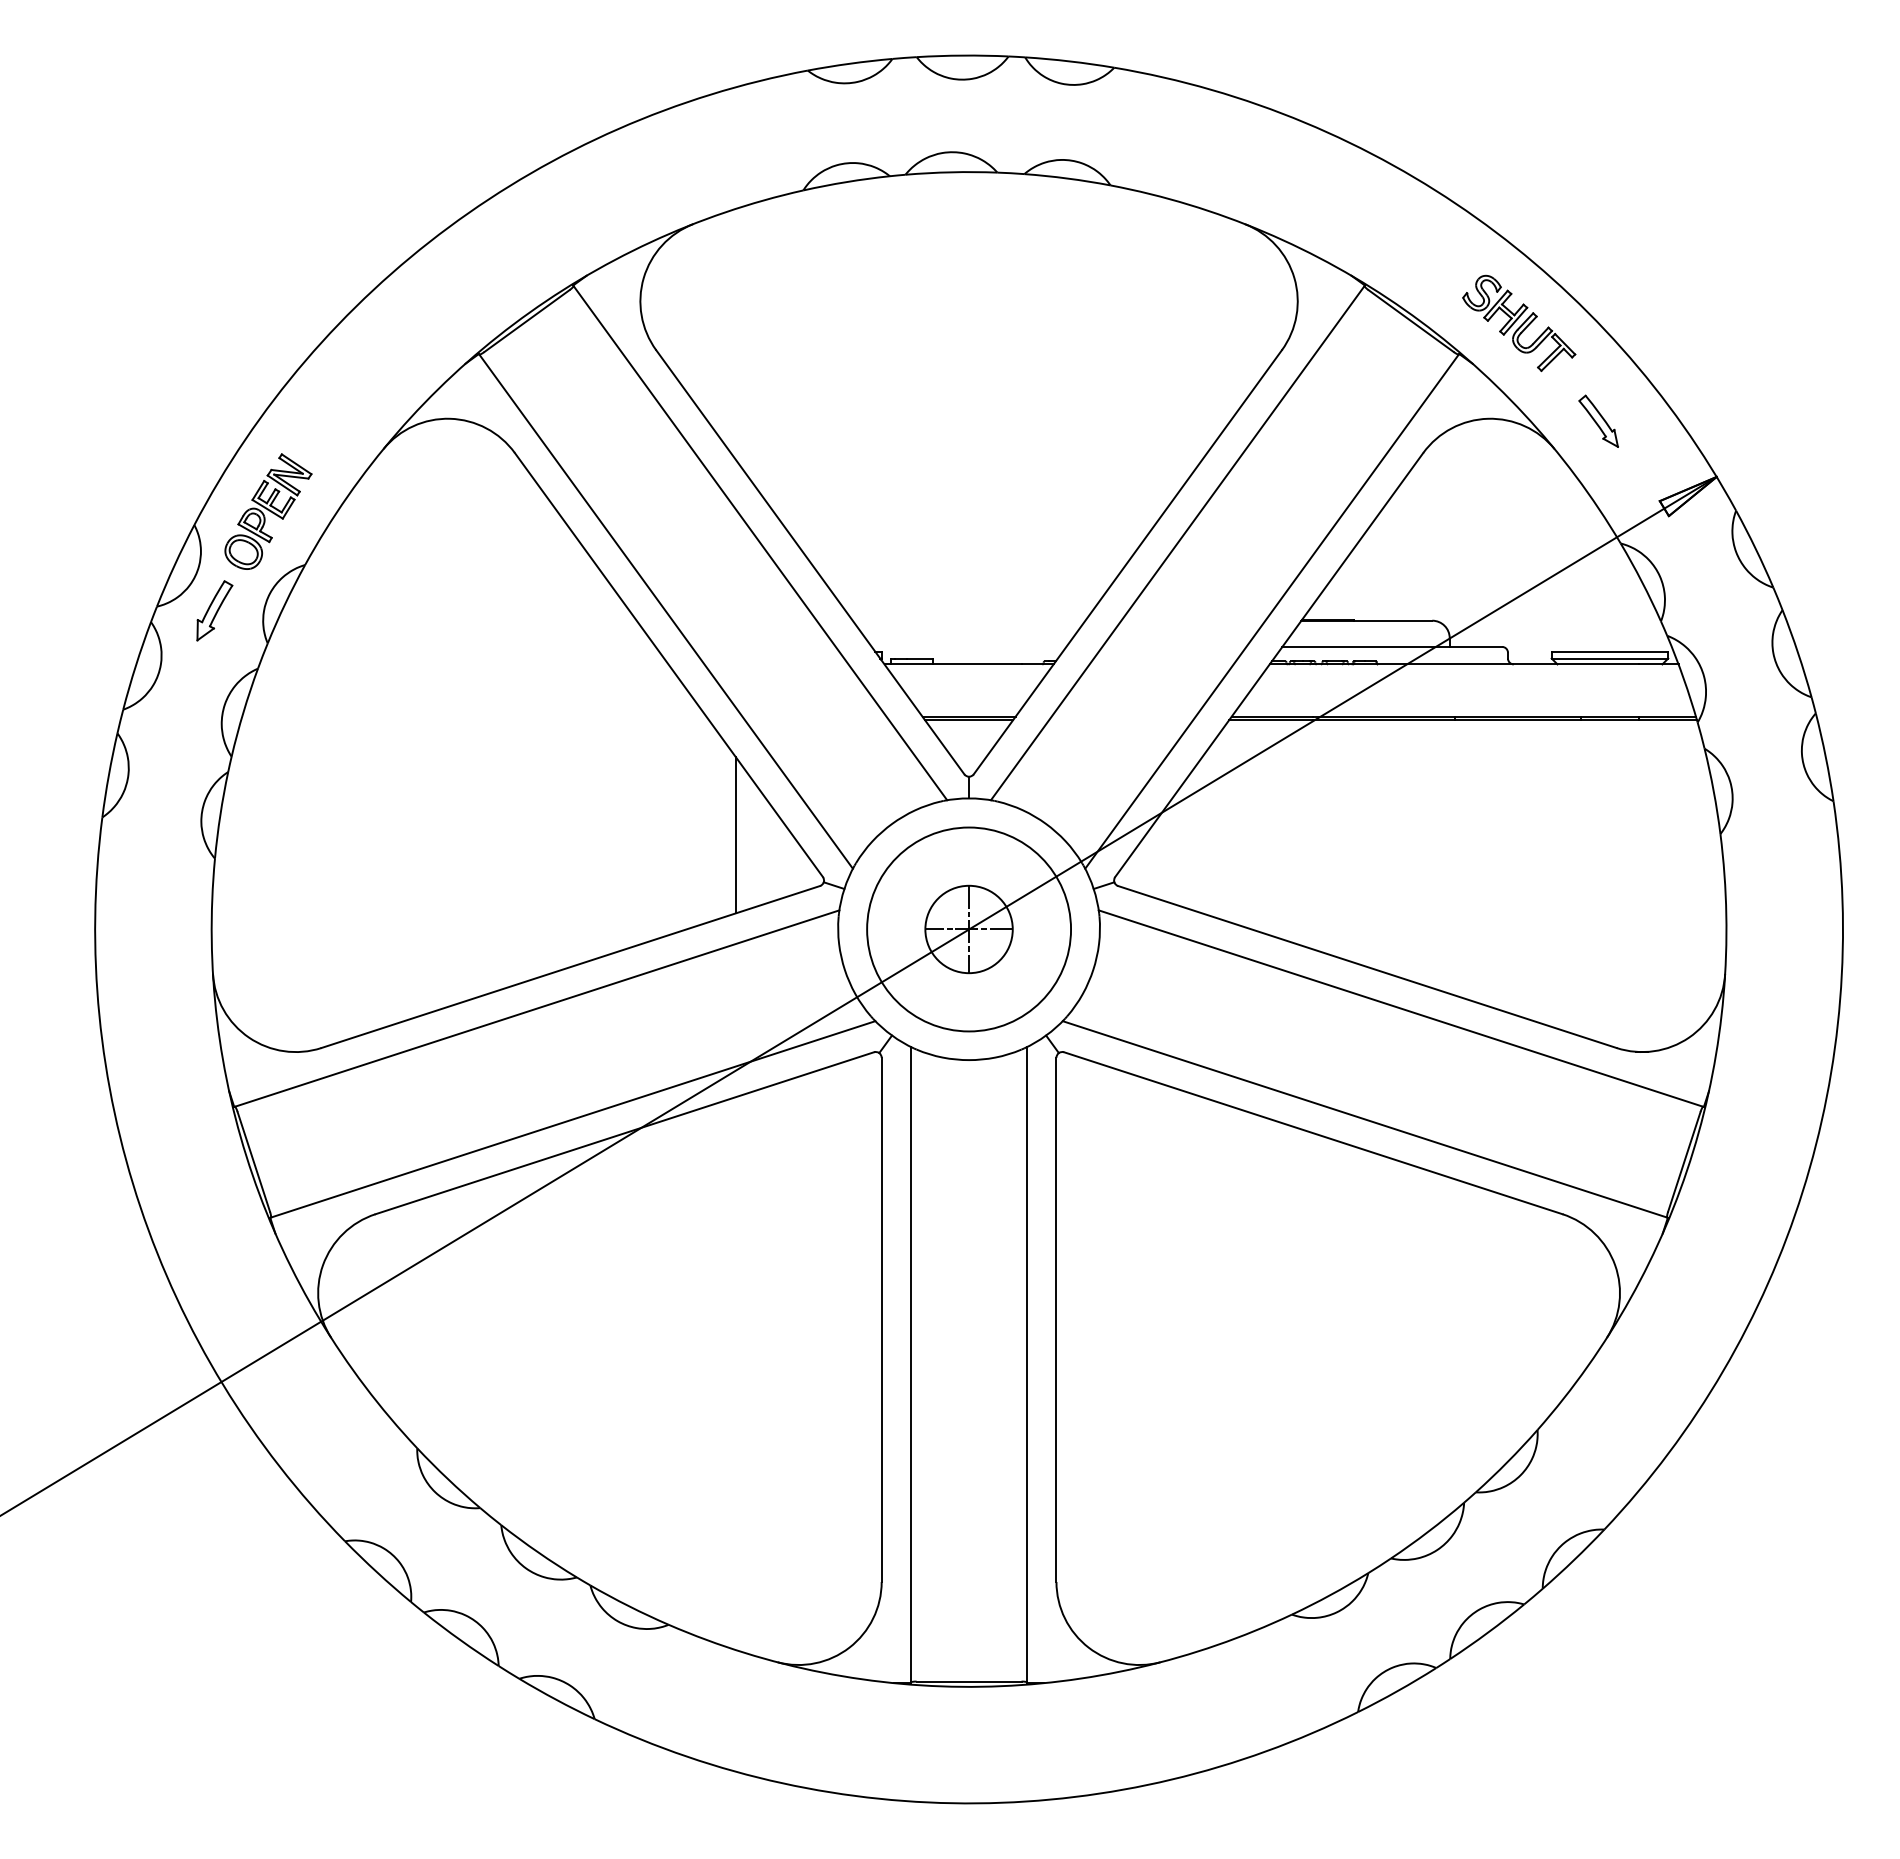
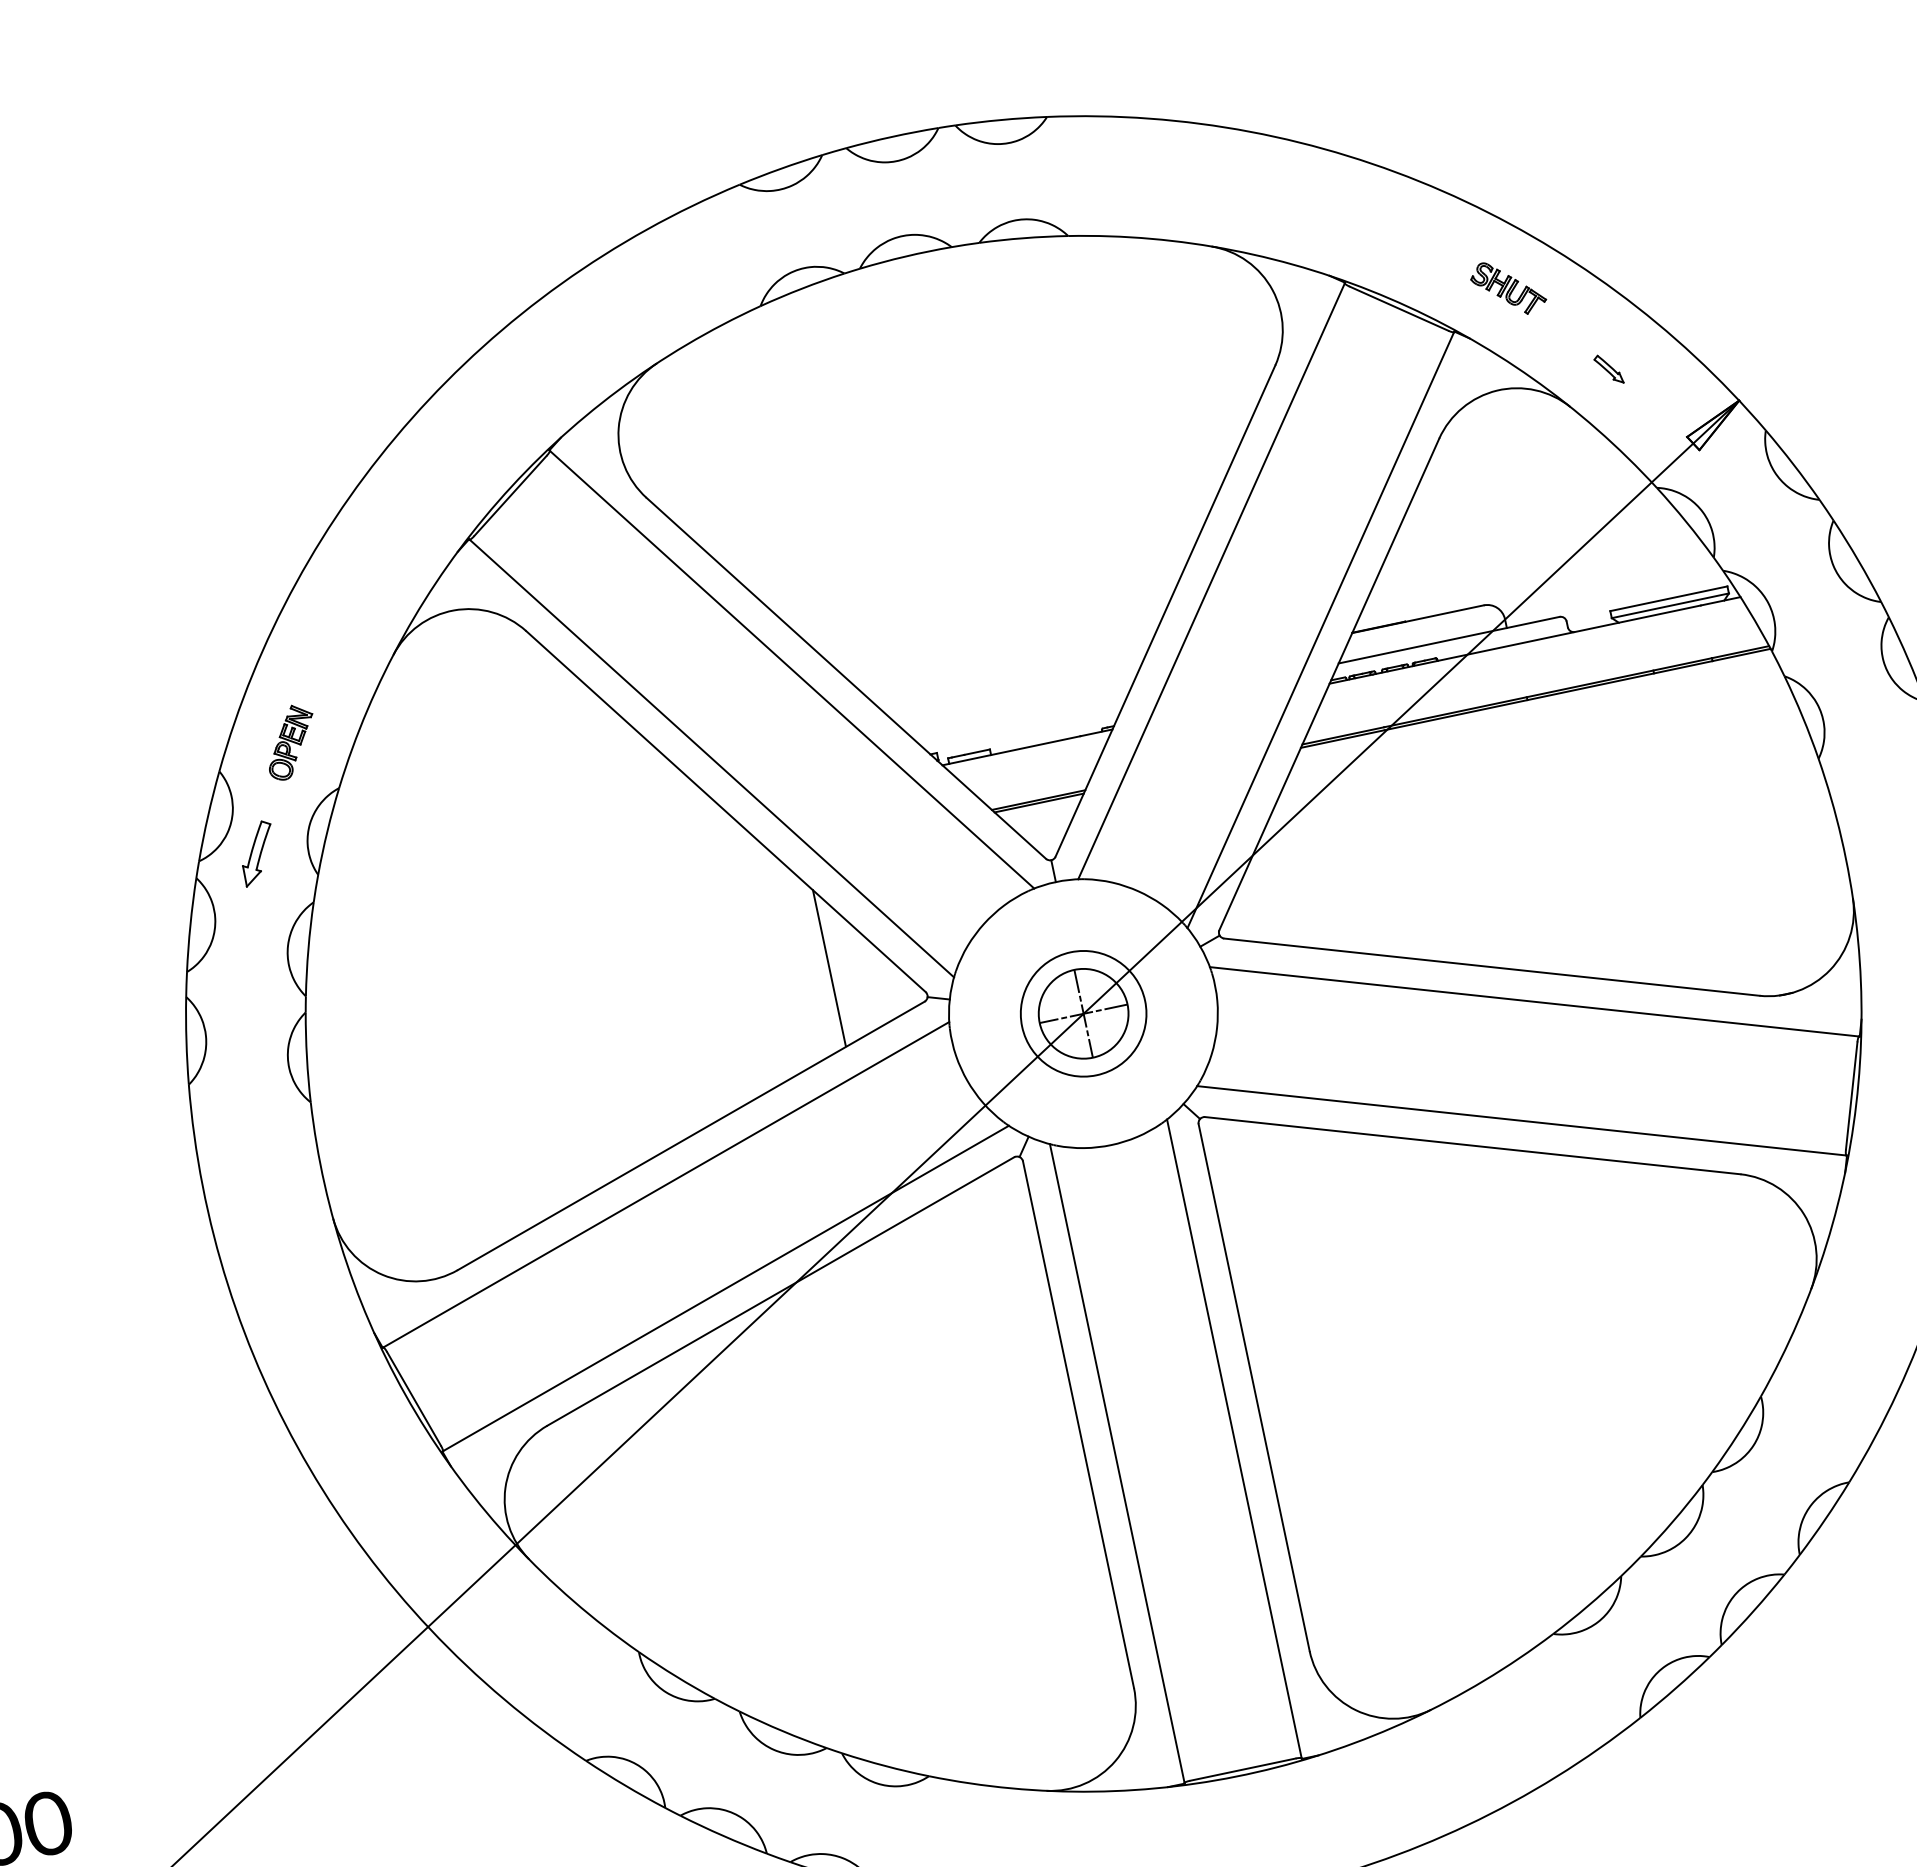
part: (1519, 322) -> (1508, 287), size x0.6
part: (1598, 420) -> (1608, 368), size x0.6
part: (268, 511) -> (291, 742), size x0.6
circle: (969, 929) -> (1084, 1013), size x0.6

